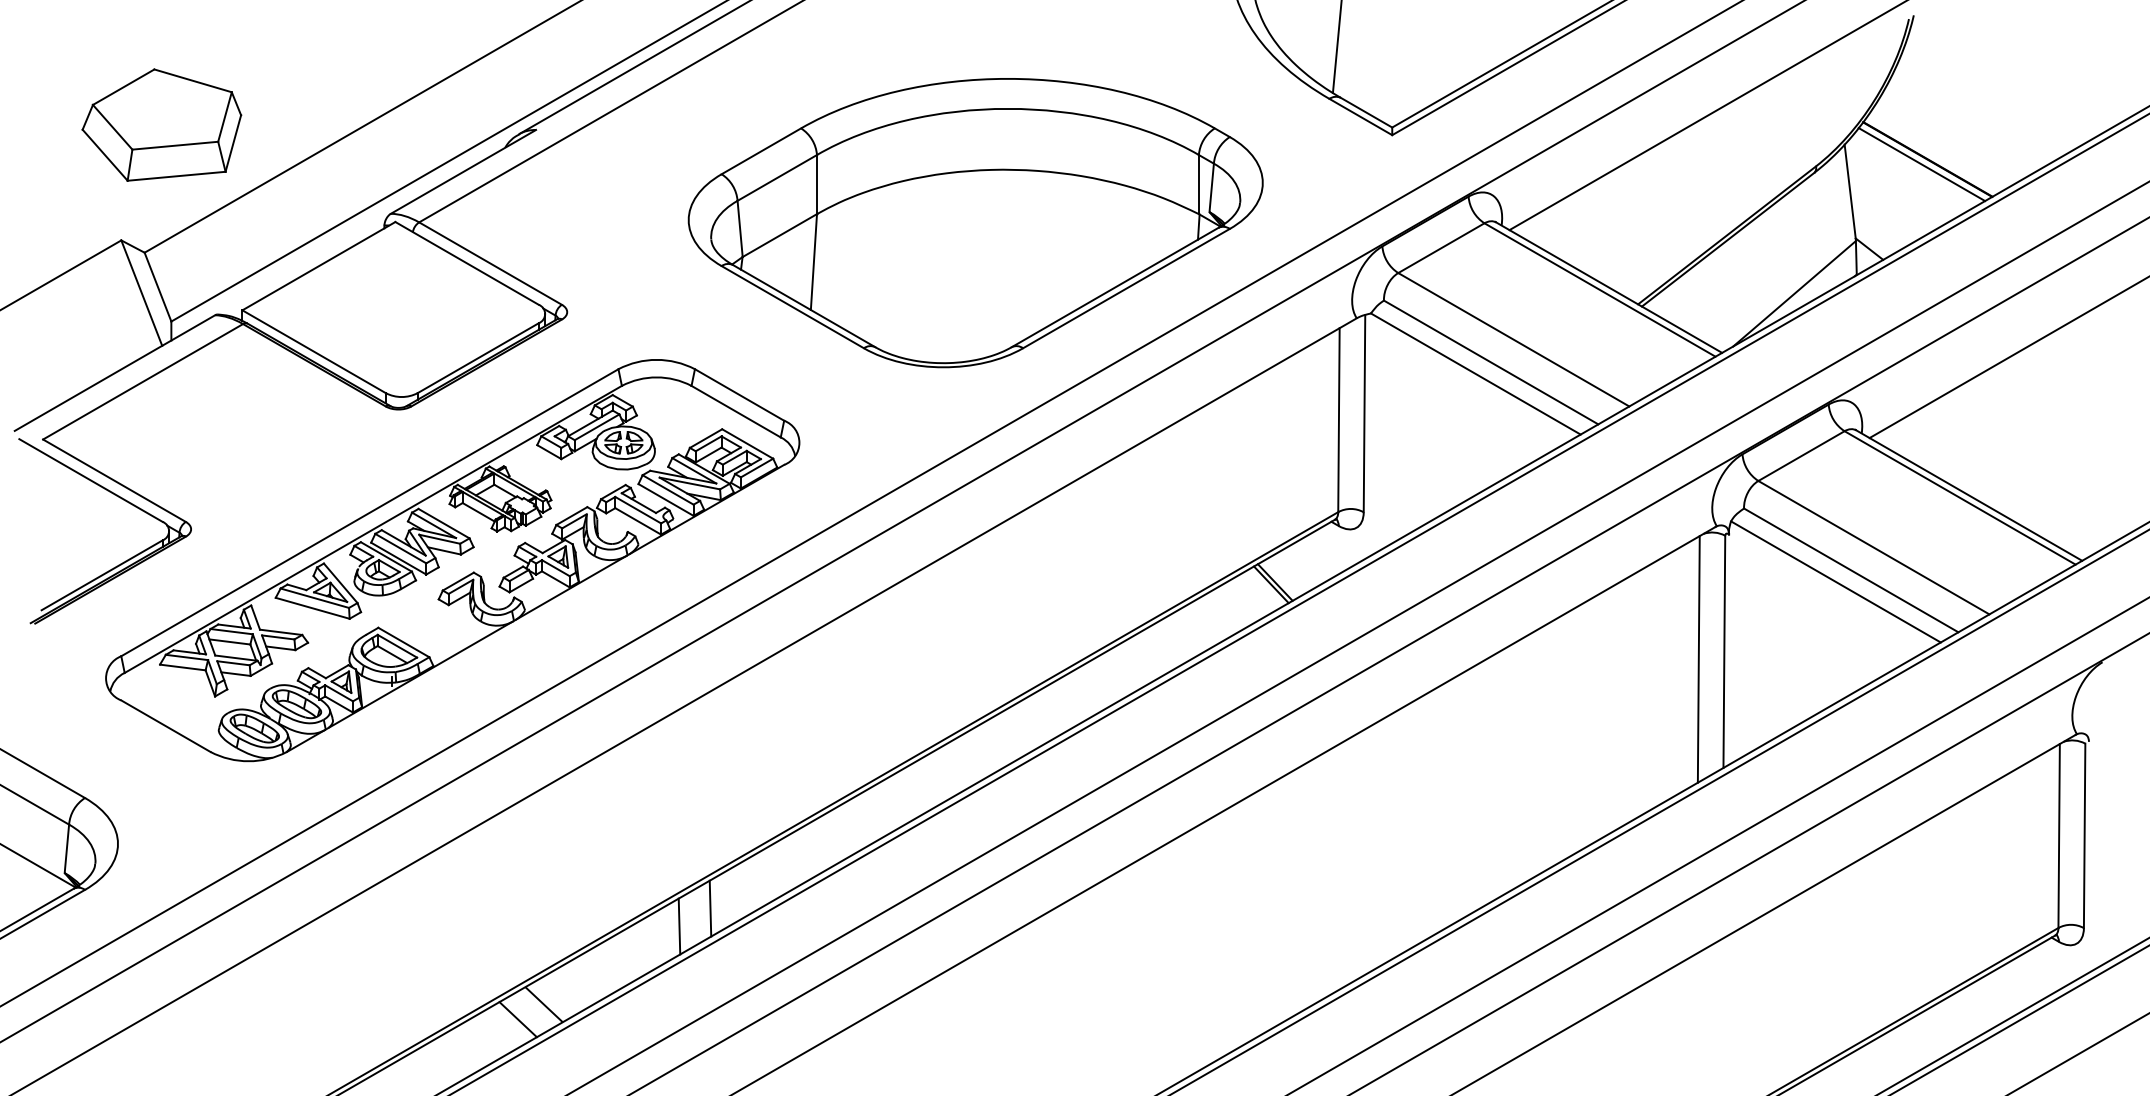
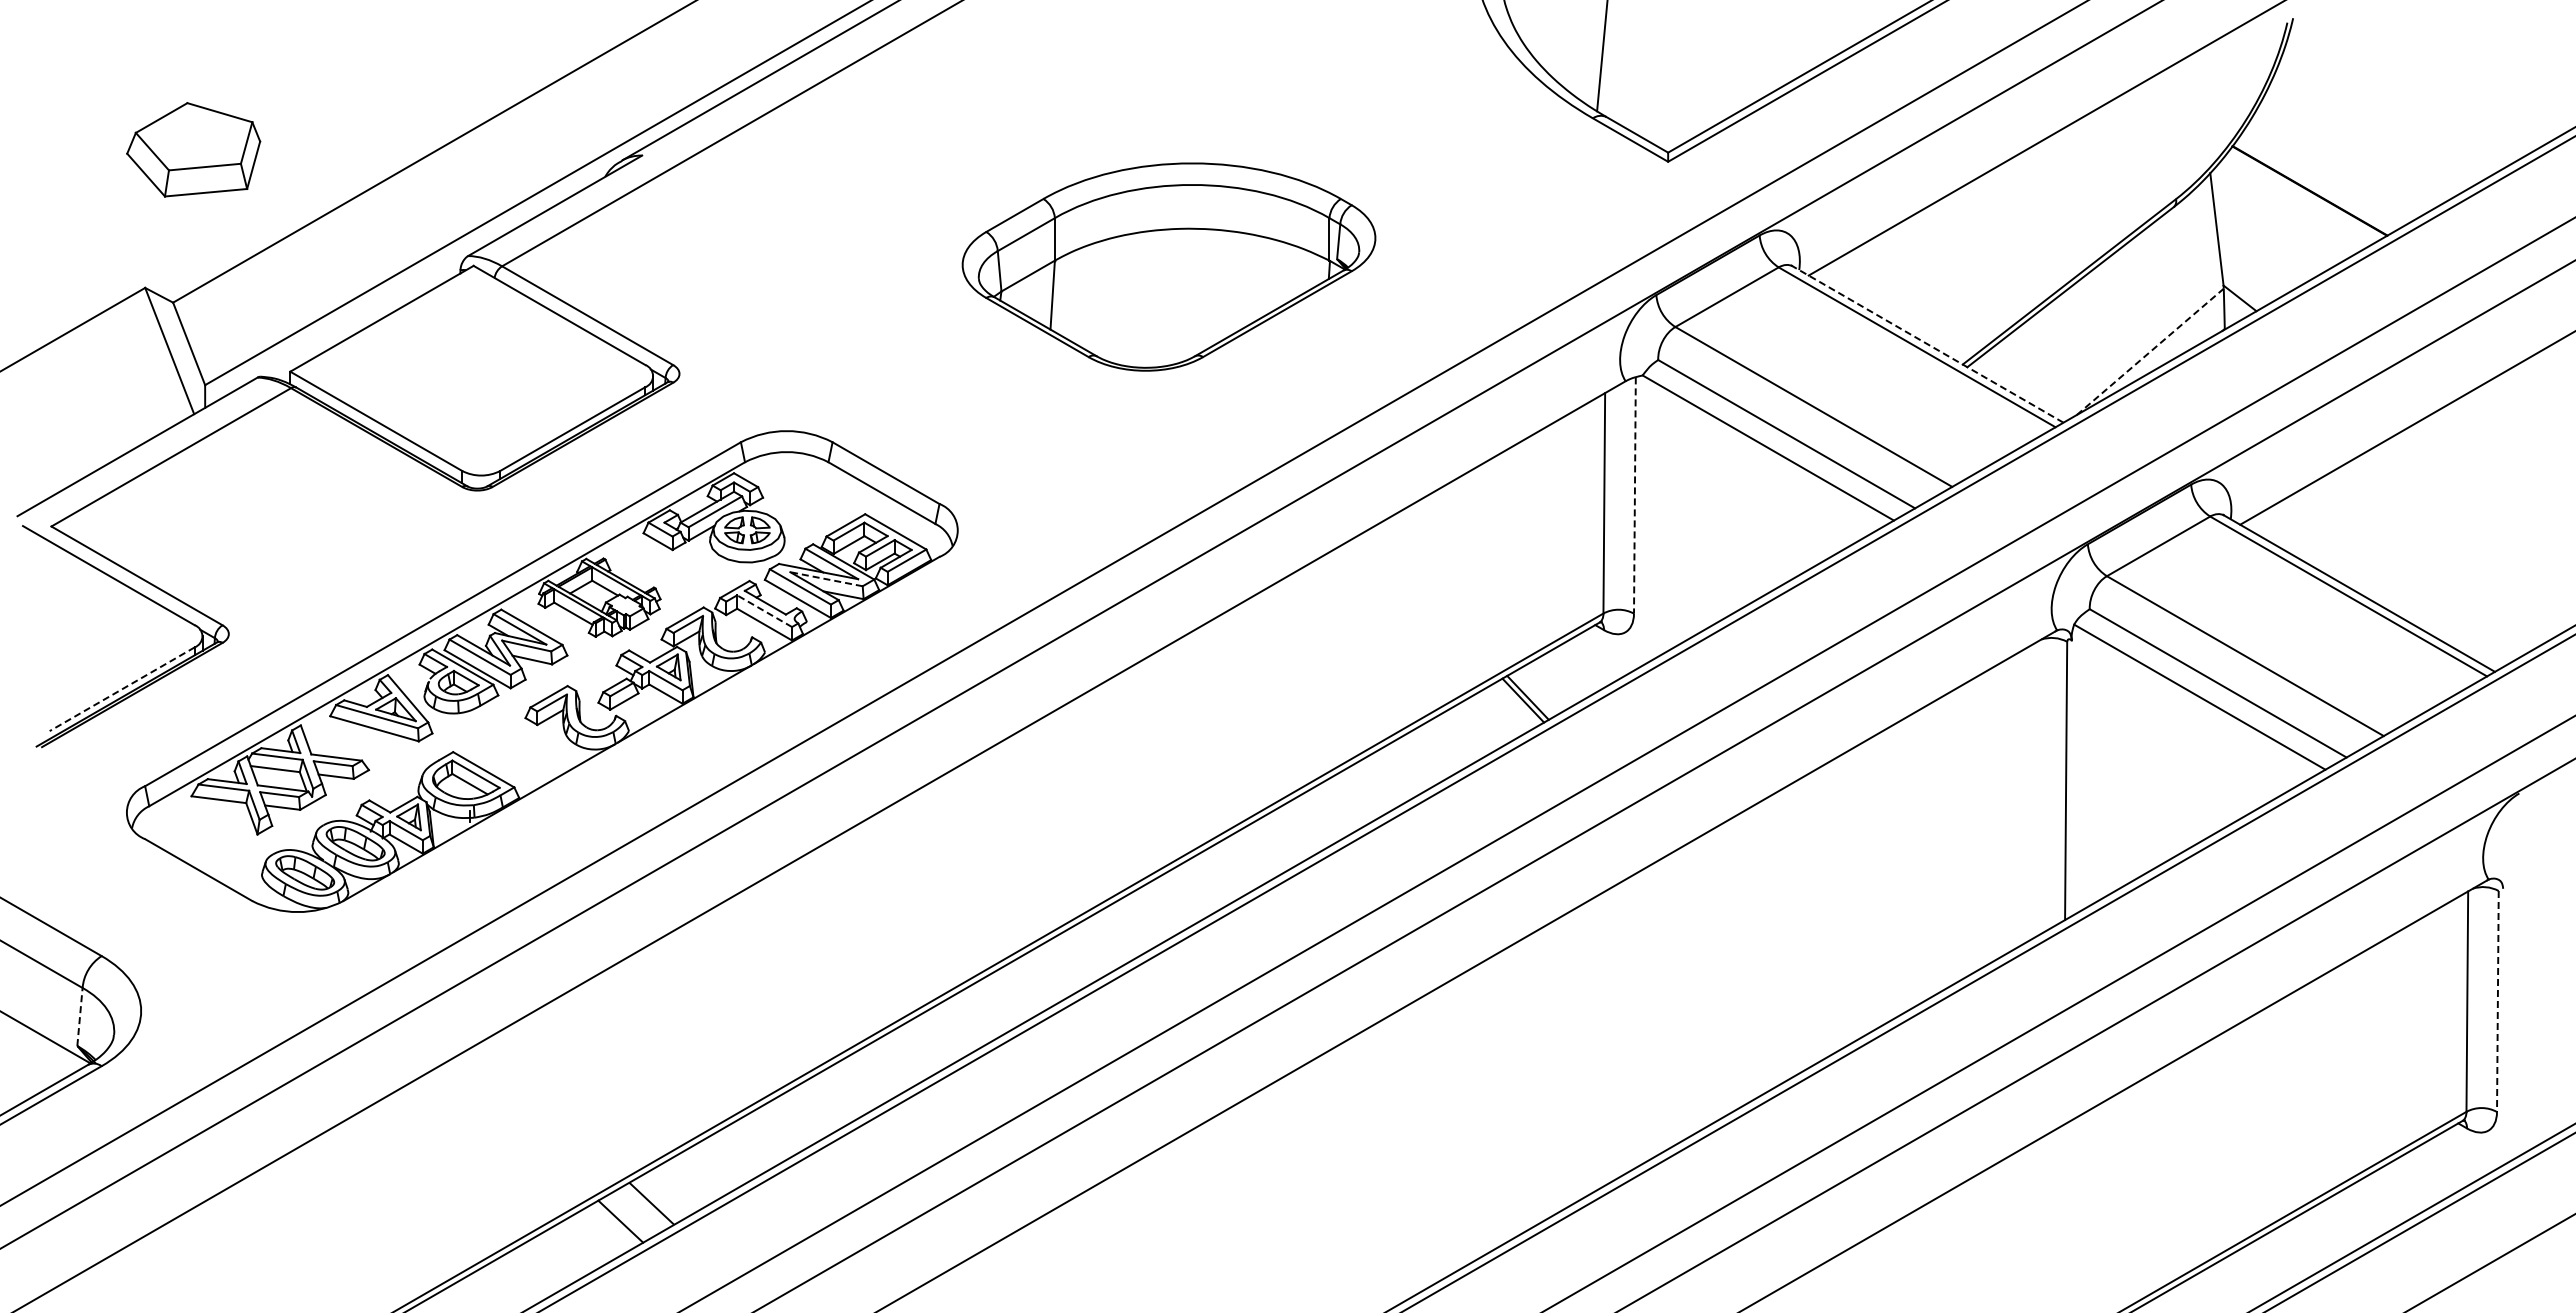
part: (161, 124) -> (193, 149), size x0.7
line: (1921, 164) -> (2302, 196), removed
part: (975, 222) -> (1168, 266), size x0.6
line: (1608, 287) -> (1927, 344), solid -> dashed
line: (1794, 293) -> (2150, 351), solid -> dashed
line: (1364, 414) -> (1634, 496), solid -> dashed
line: (689, 483) -> (826, 579), solid -> dashed
line: (638, 510) -> (764, 611), solid -> dashed
line: (102, 575) -> (122, 689), solid -> dashed
line: (1698, 658) -> (2035, 789), removed
line: (2084, 835) -> (2497, 1001), solid -> dashed
line: (67, 848) -> (80, 1016), solid -> dashed
line: (710, 908) -> (851, 1088), removed
line: (679, 926) -> (813, 1109), removed

